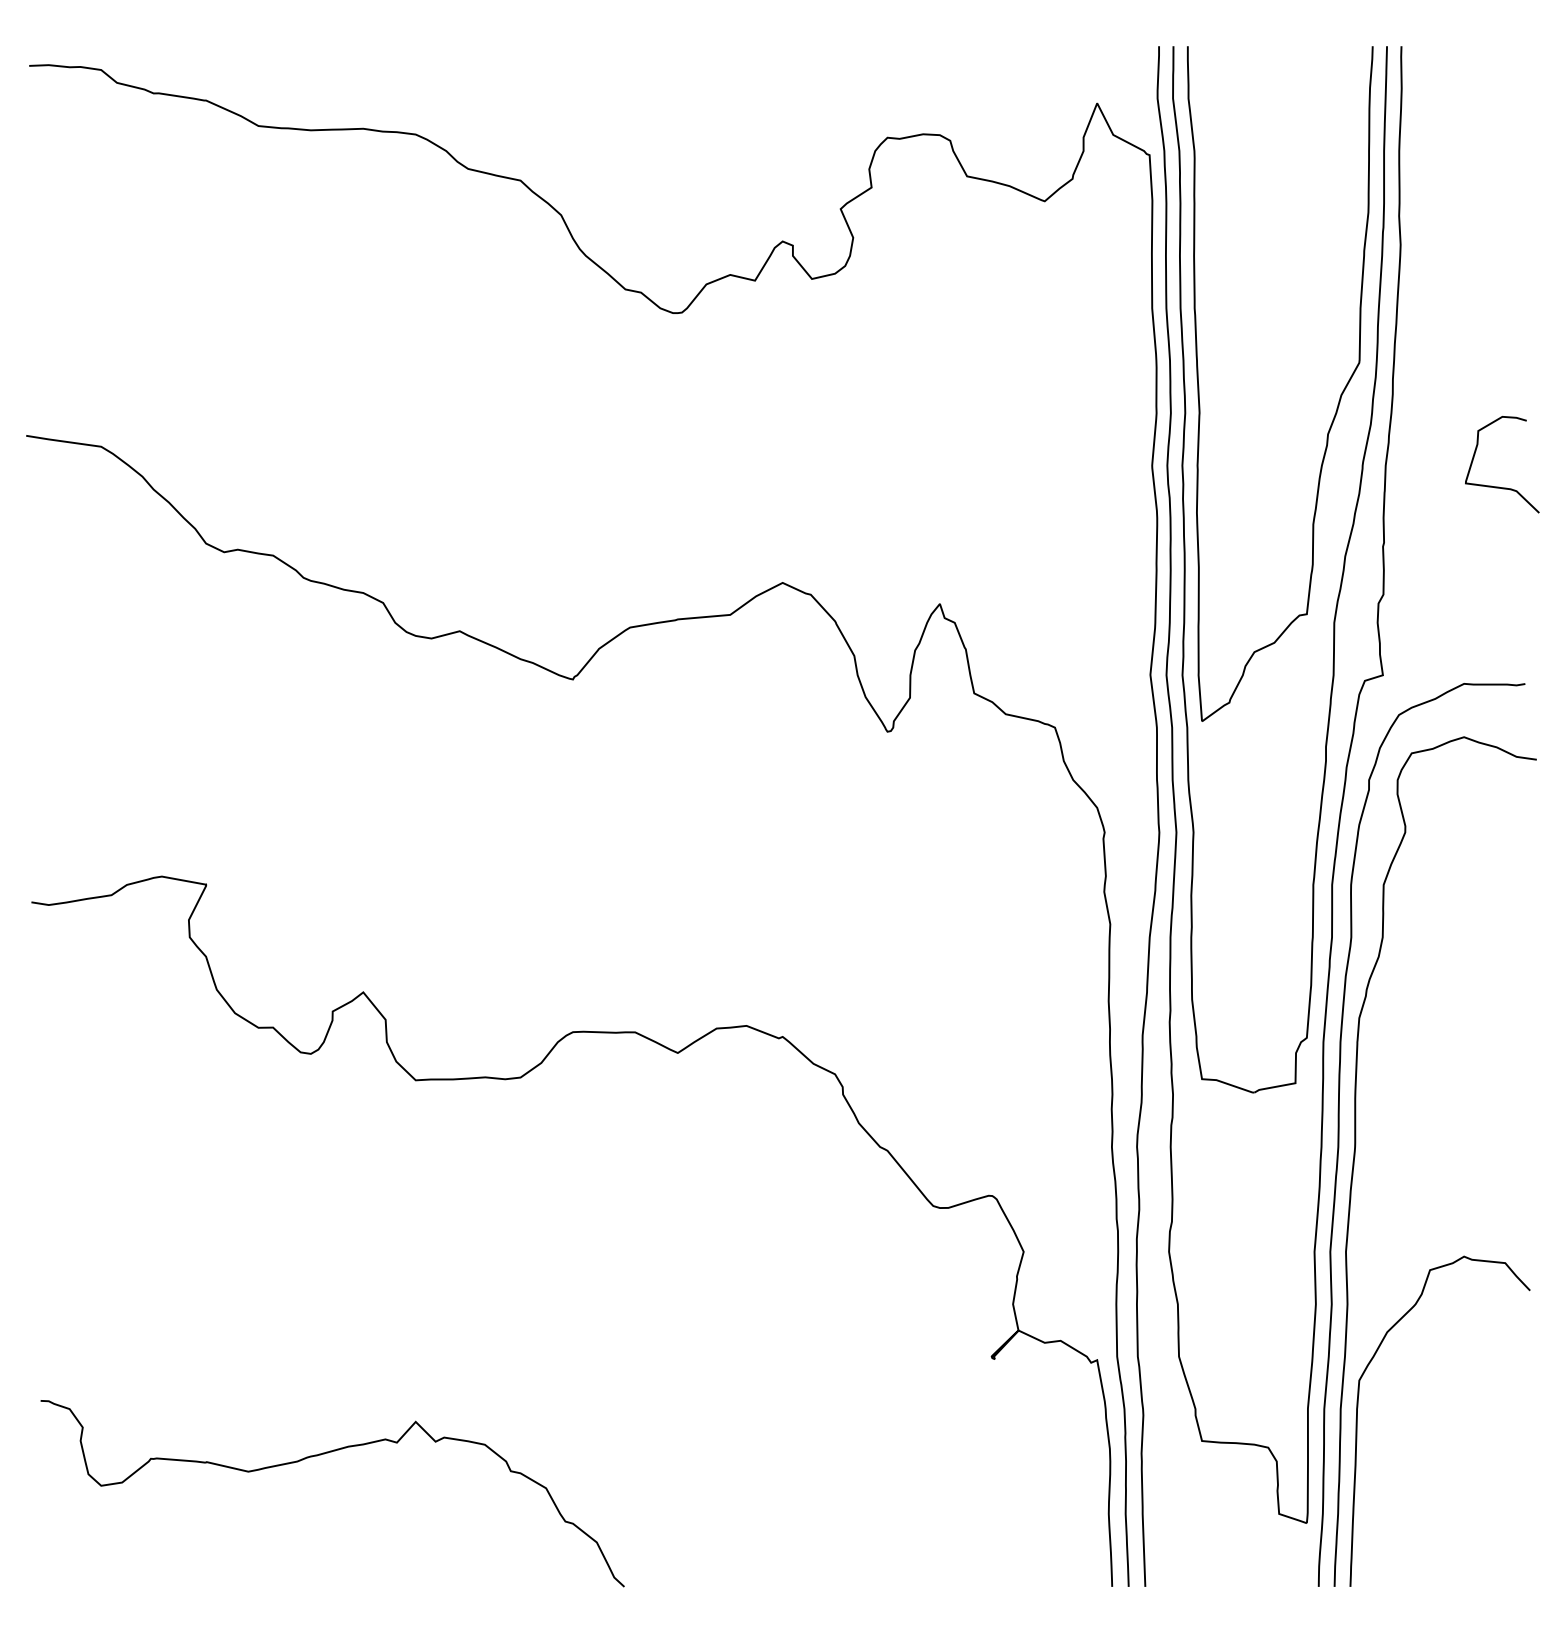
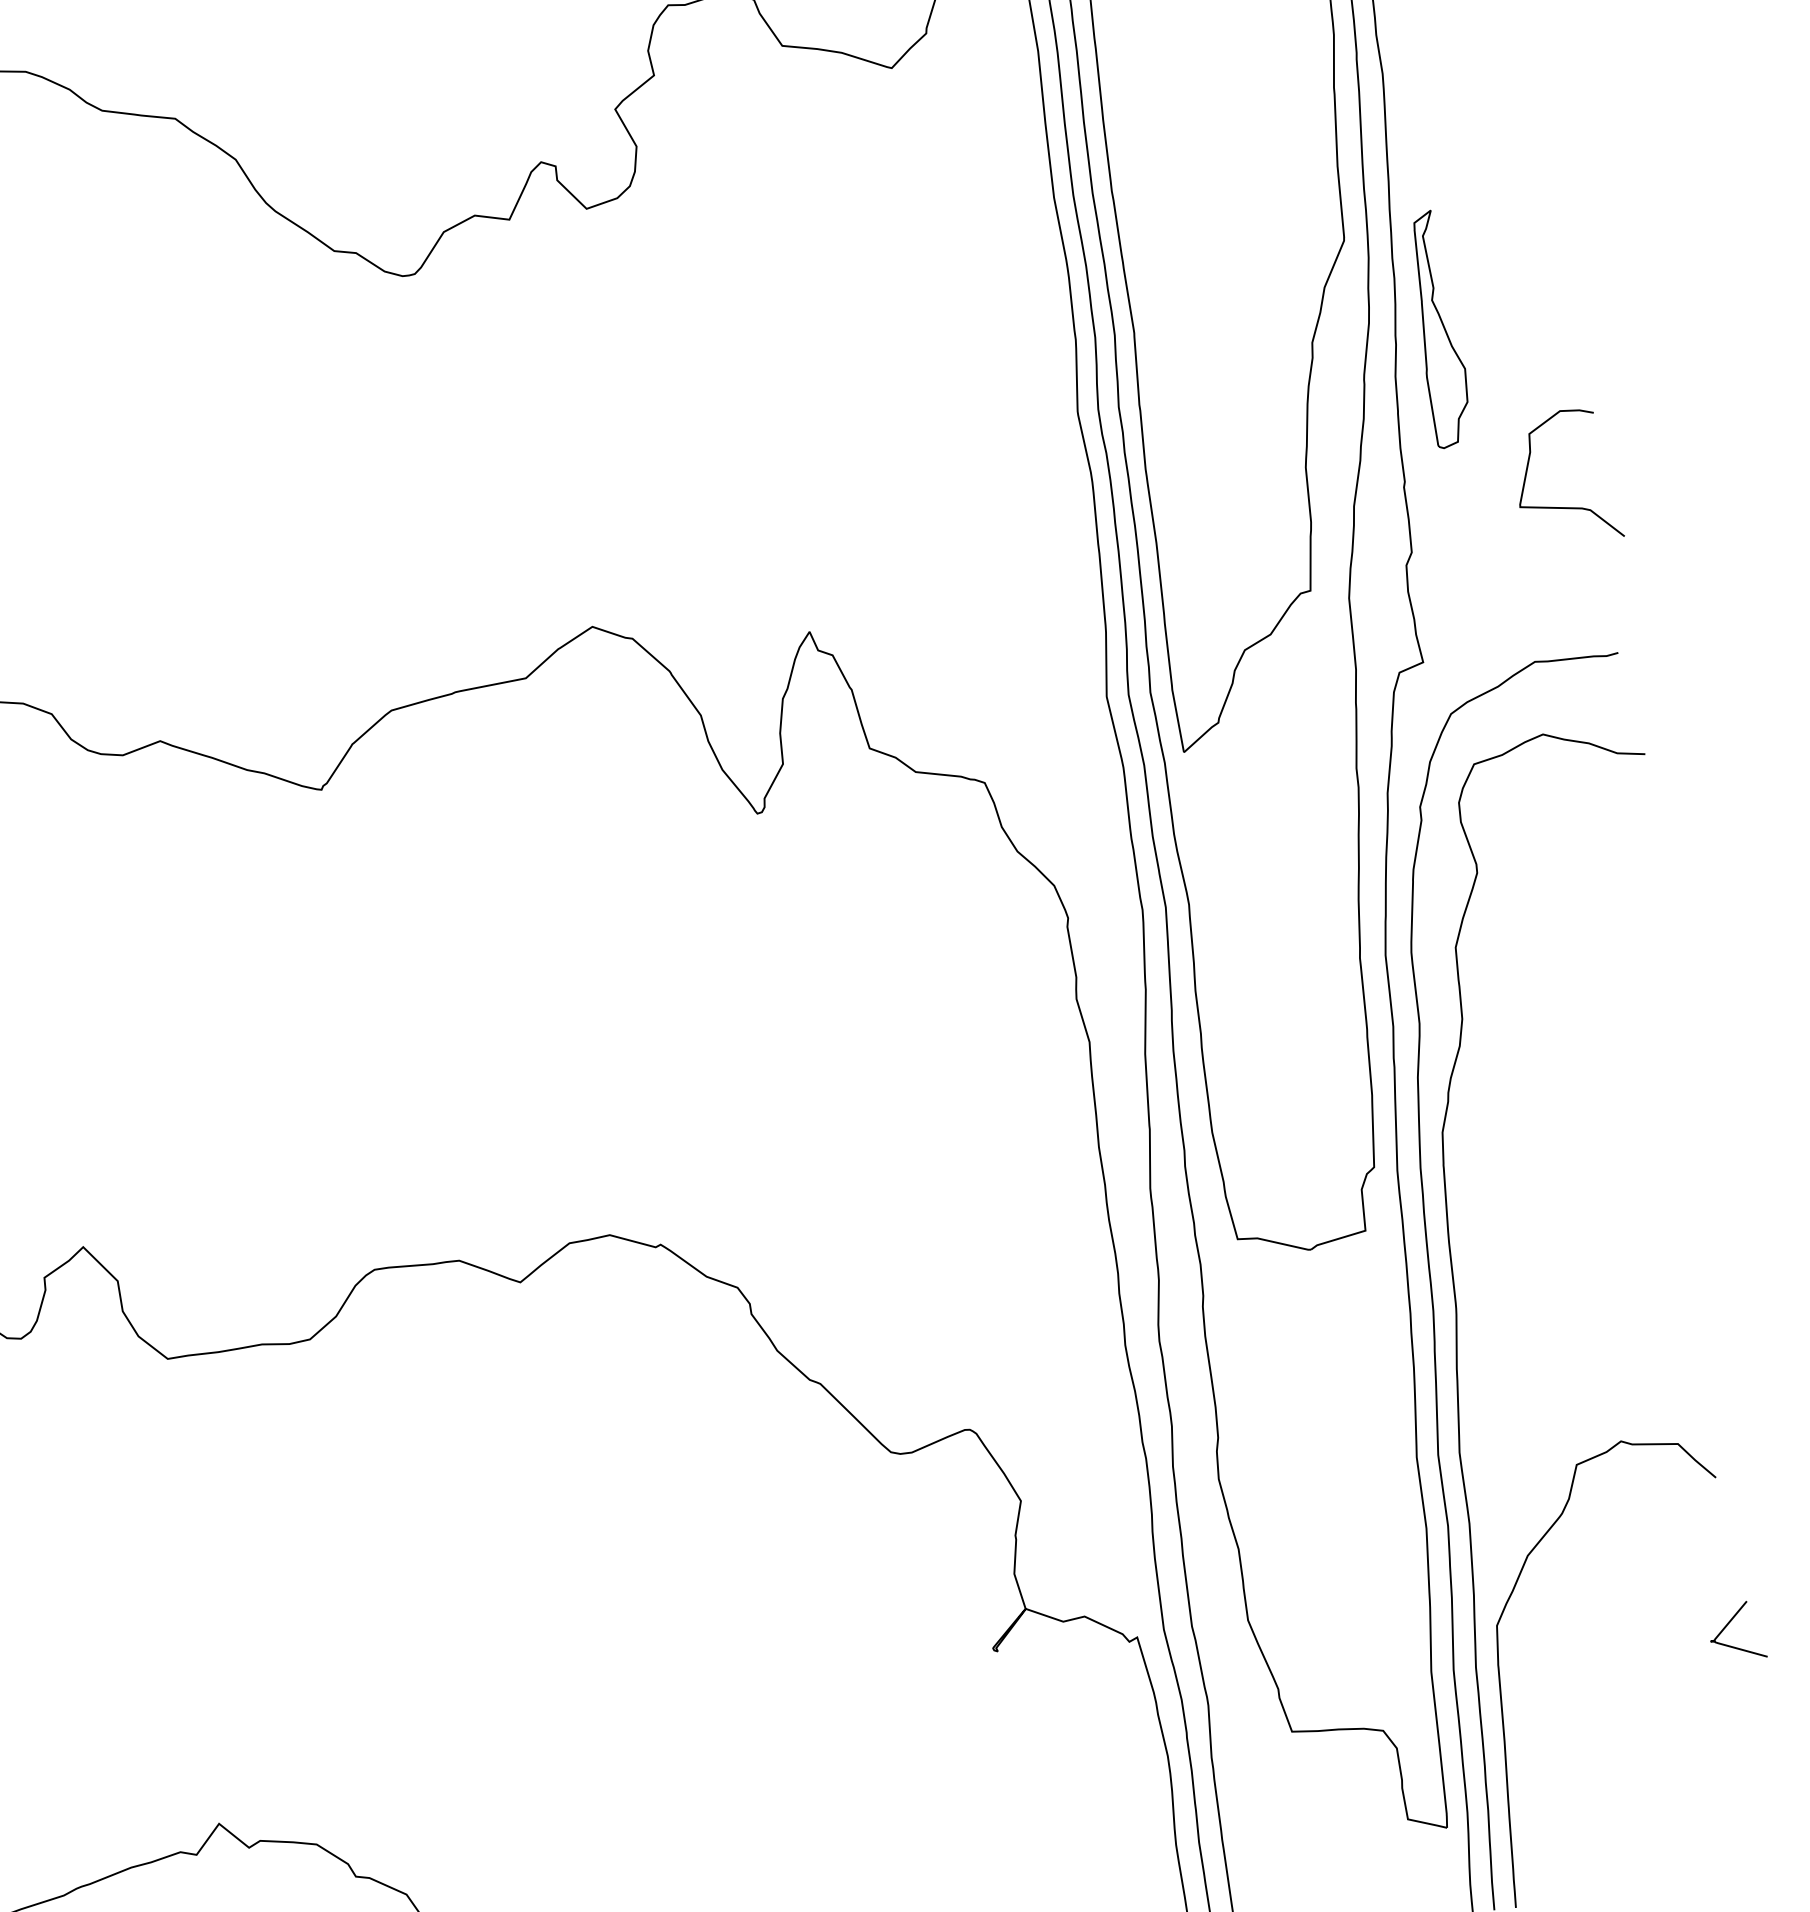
part: (1422, 434) -> (1440, 328), added
curve: (1499, 486) -> (1566, 506), moved
curve: (1528, 1397) -> (1729, 1623), added

